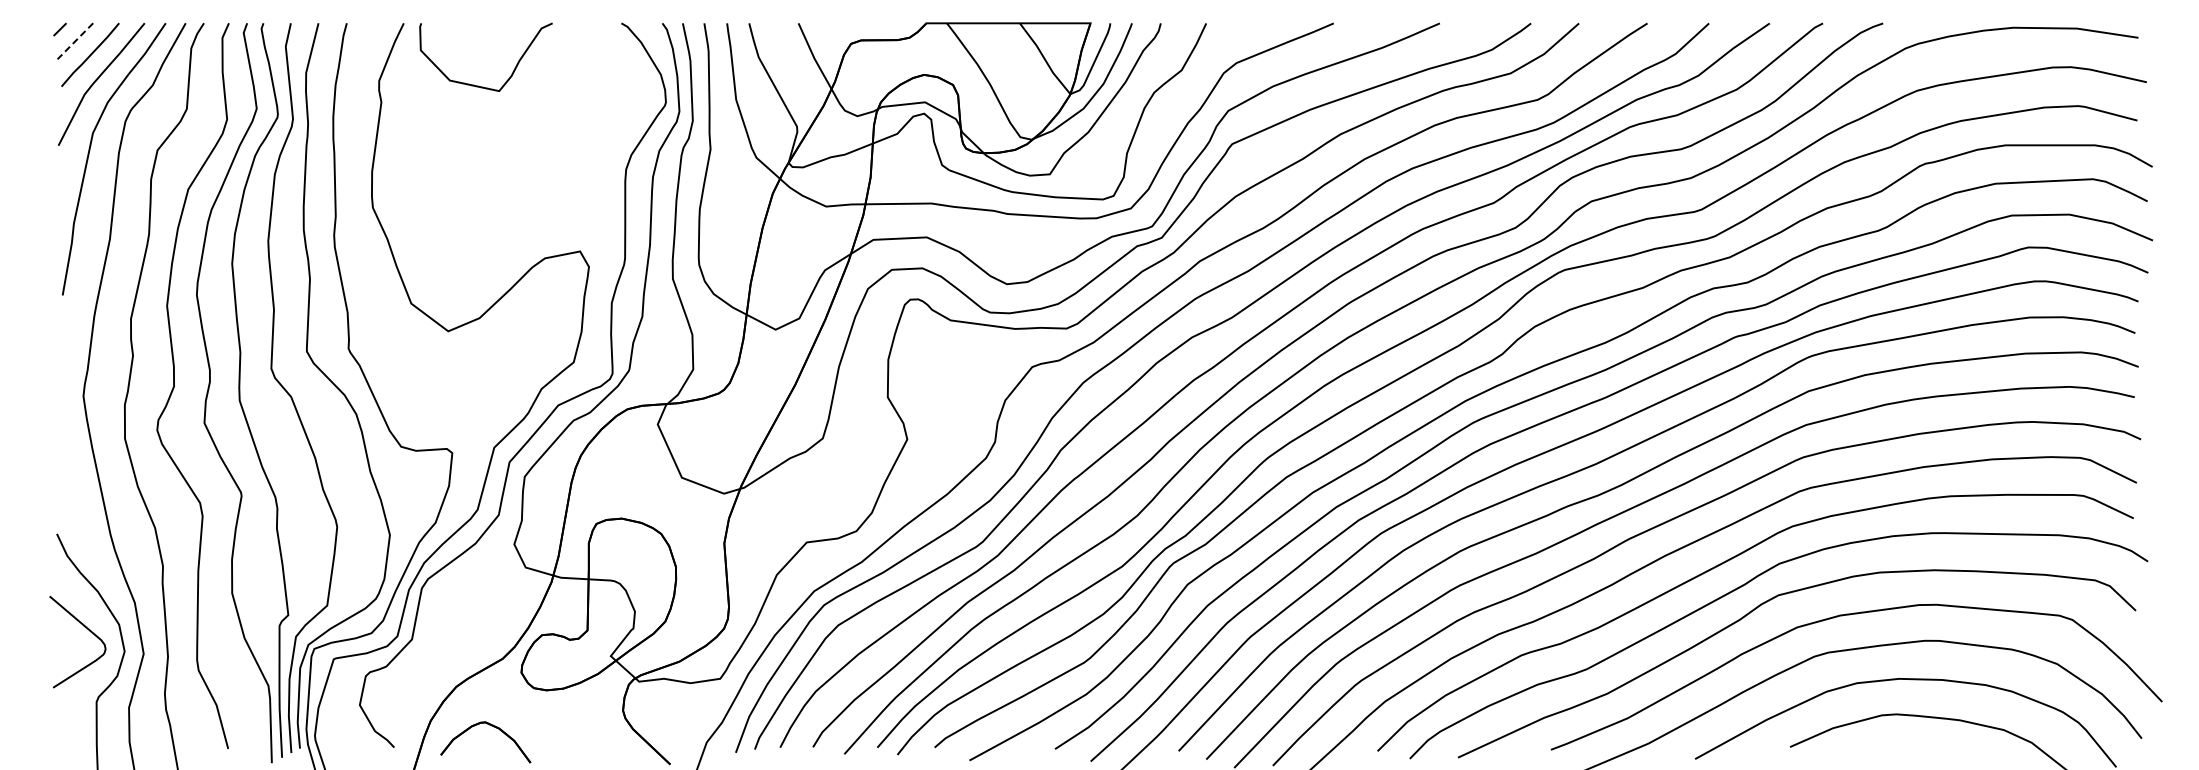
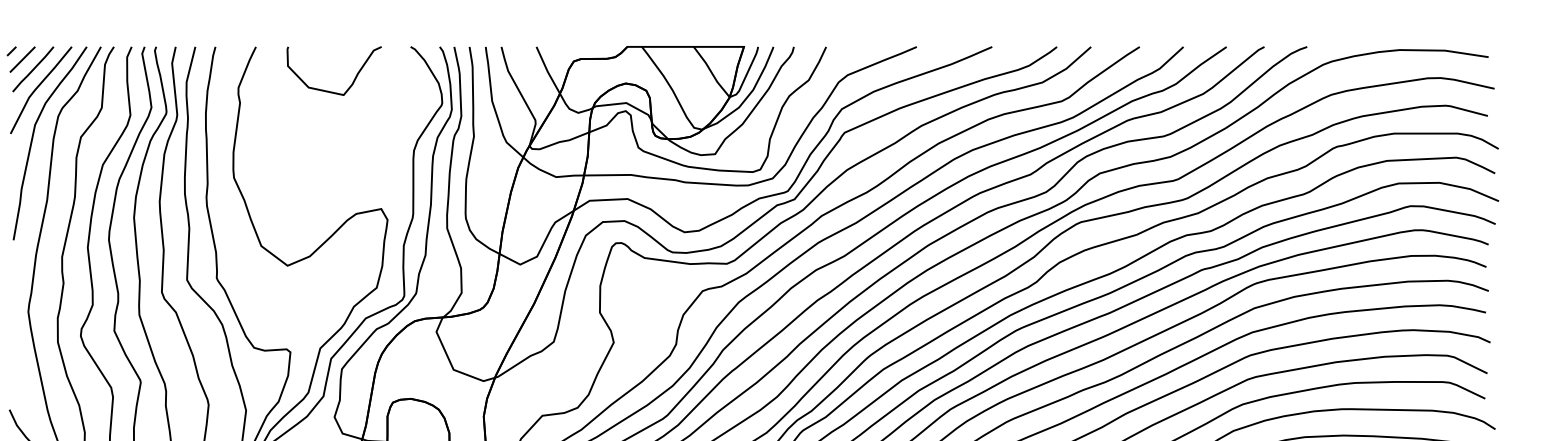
line: (75, 41) -> (22, 59), dashed -> solid
curve: (478, 85) -> (328, 91), moved

